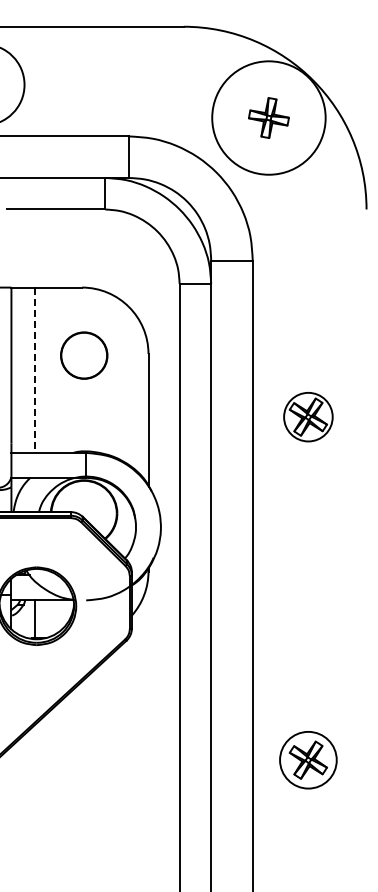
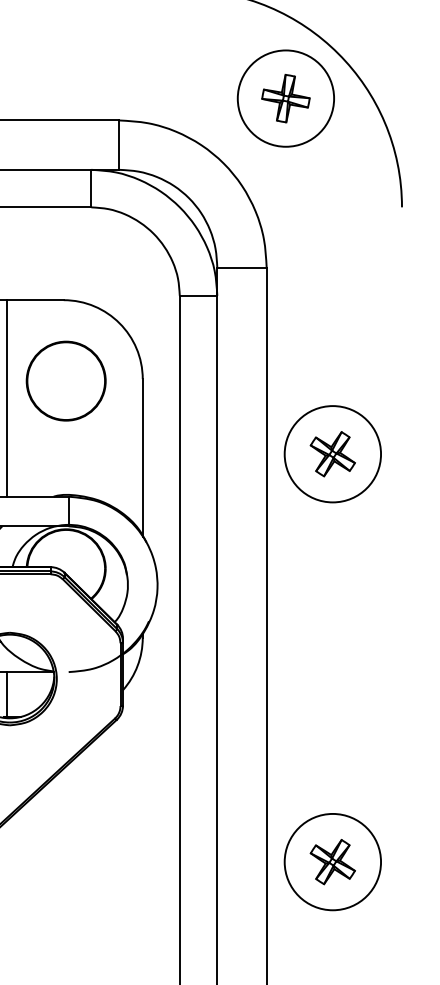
circle: (268, 117) -> (285, 97), size x0.71
circle: (84, 355) -> (66, 380), size x1.43
line: (34, 370) -> (7, 398), dashed -> solid
circle: (307, 416) -> (331, 453), size x1.67
circle: (307, 759) -> (331, 861), size x1.43

